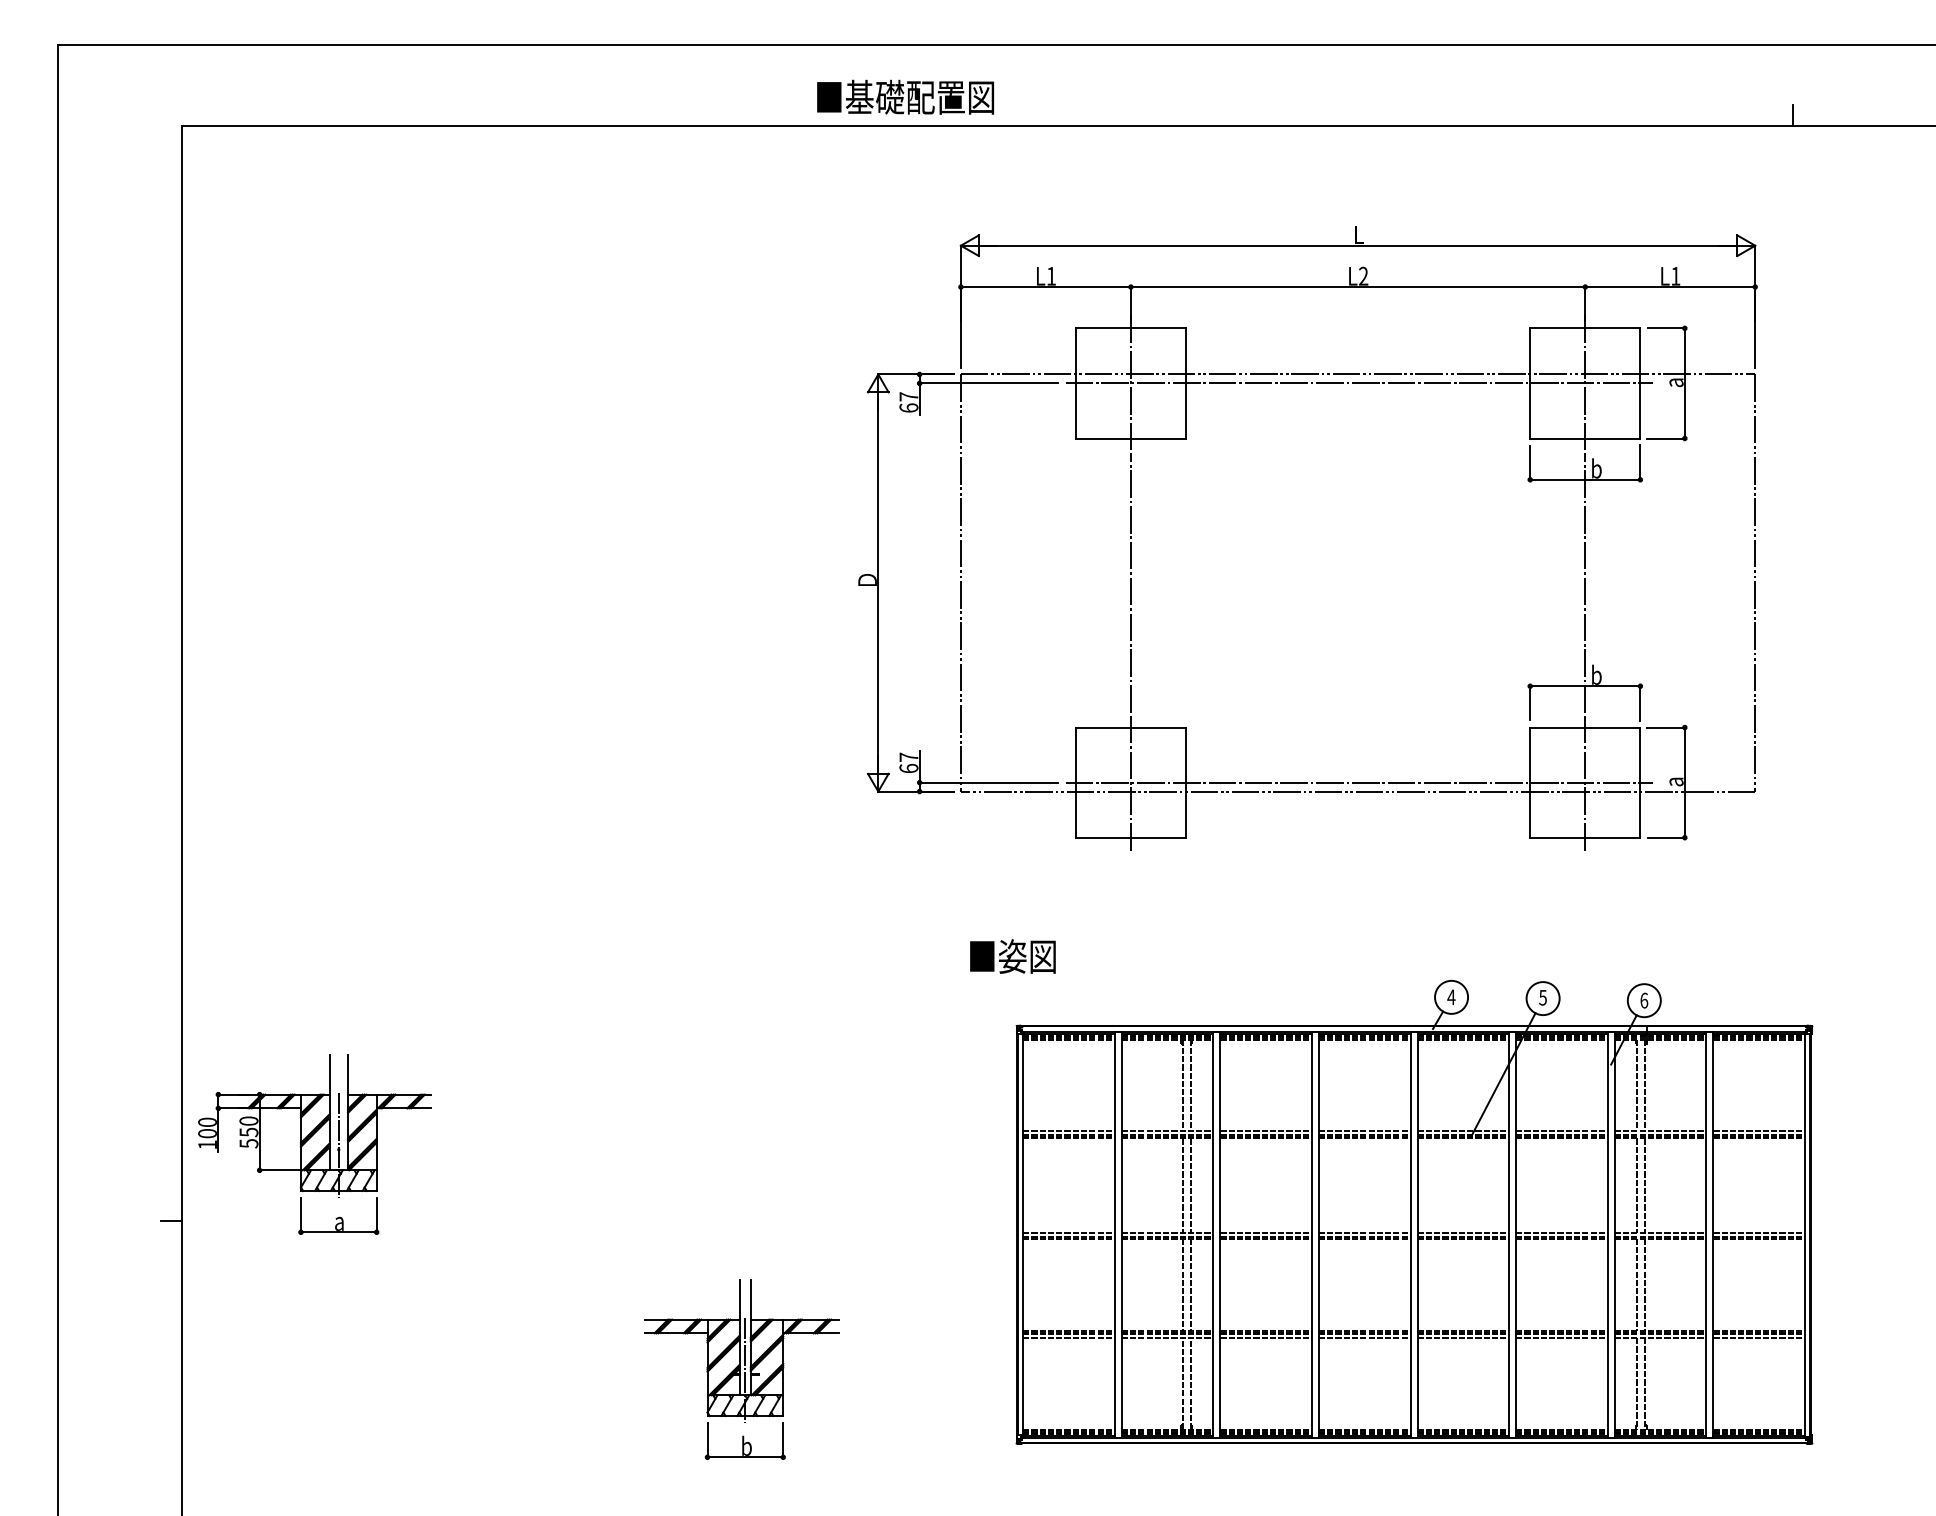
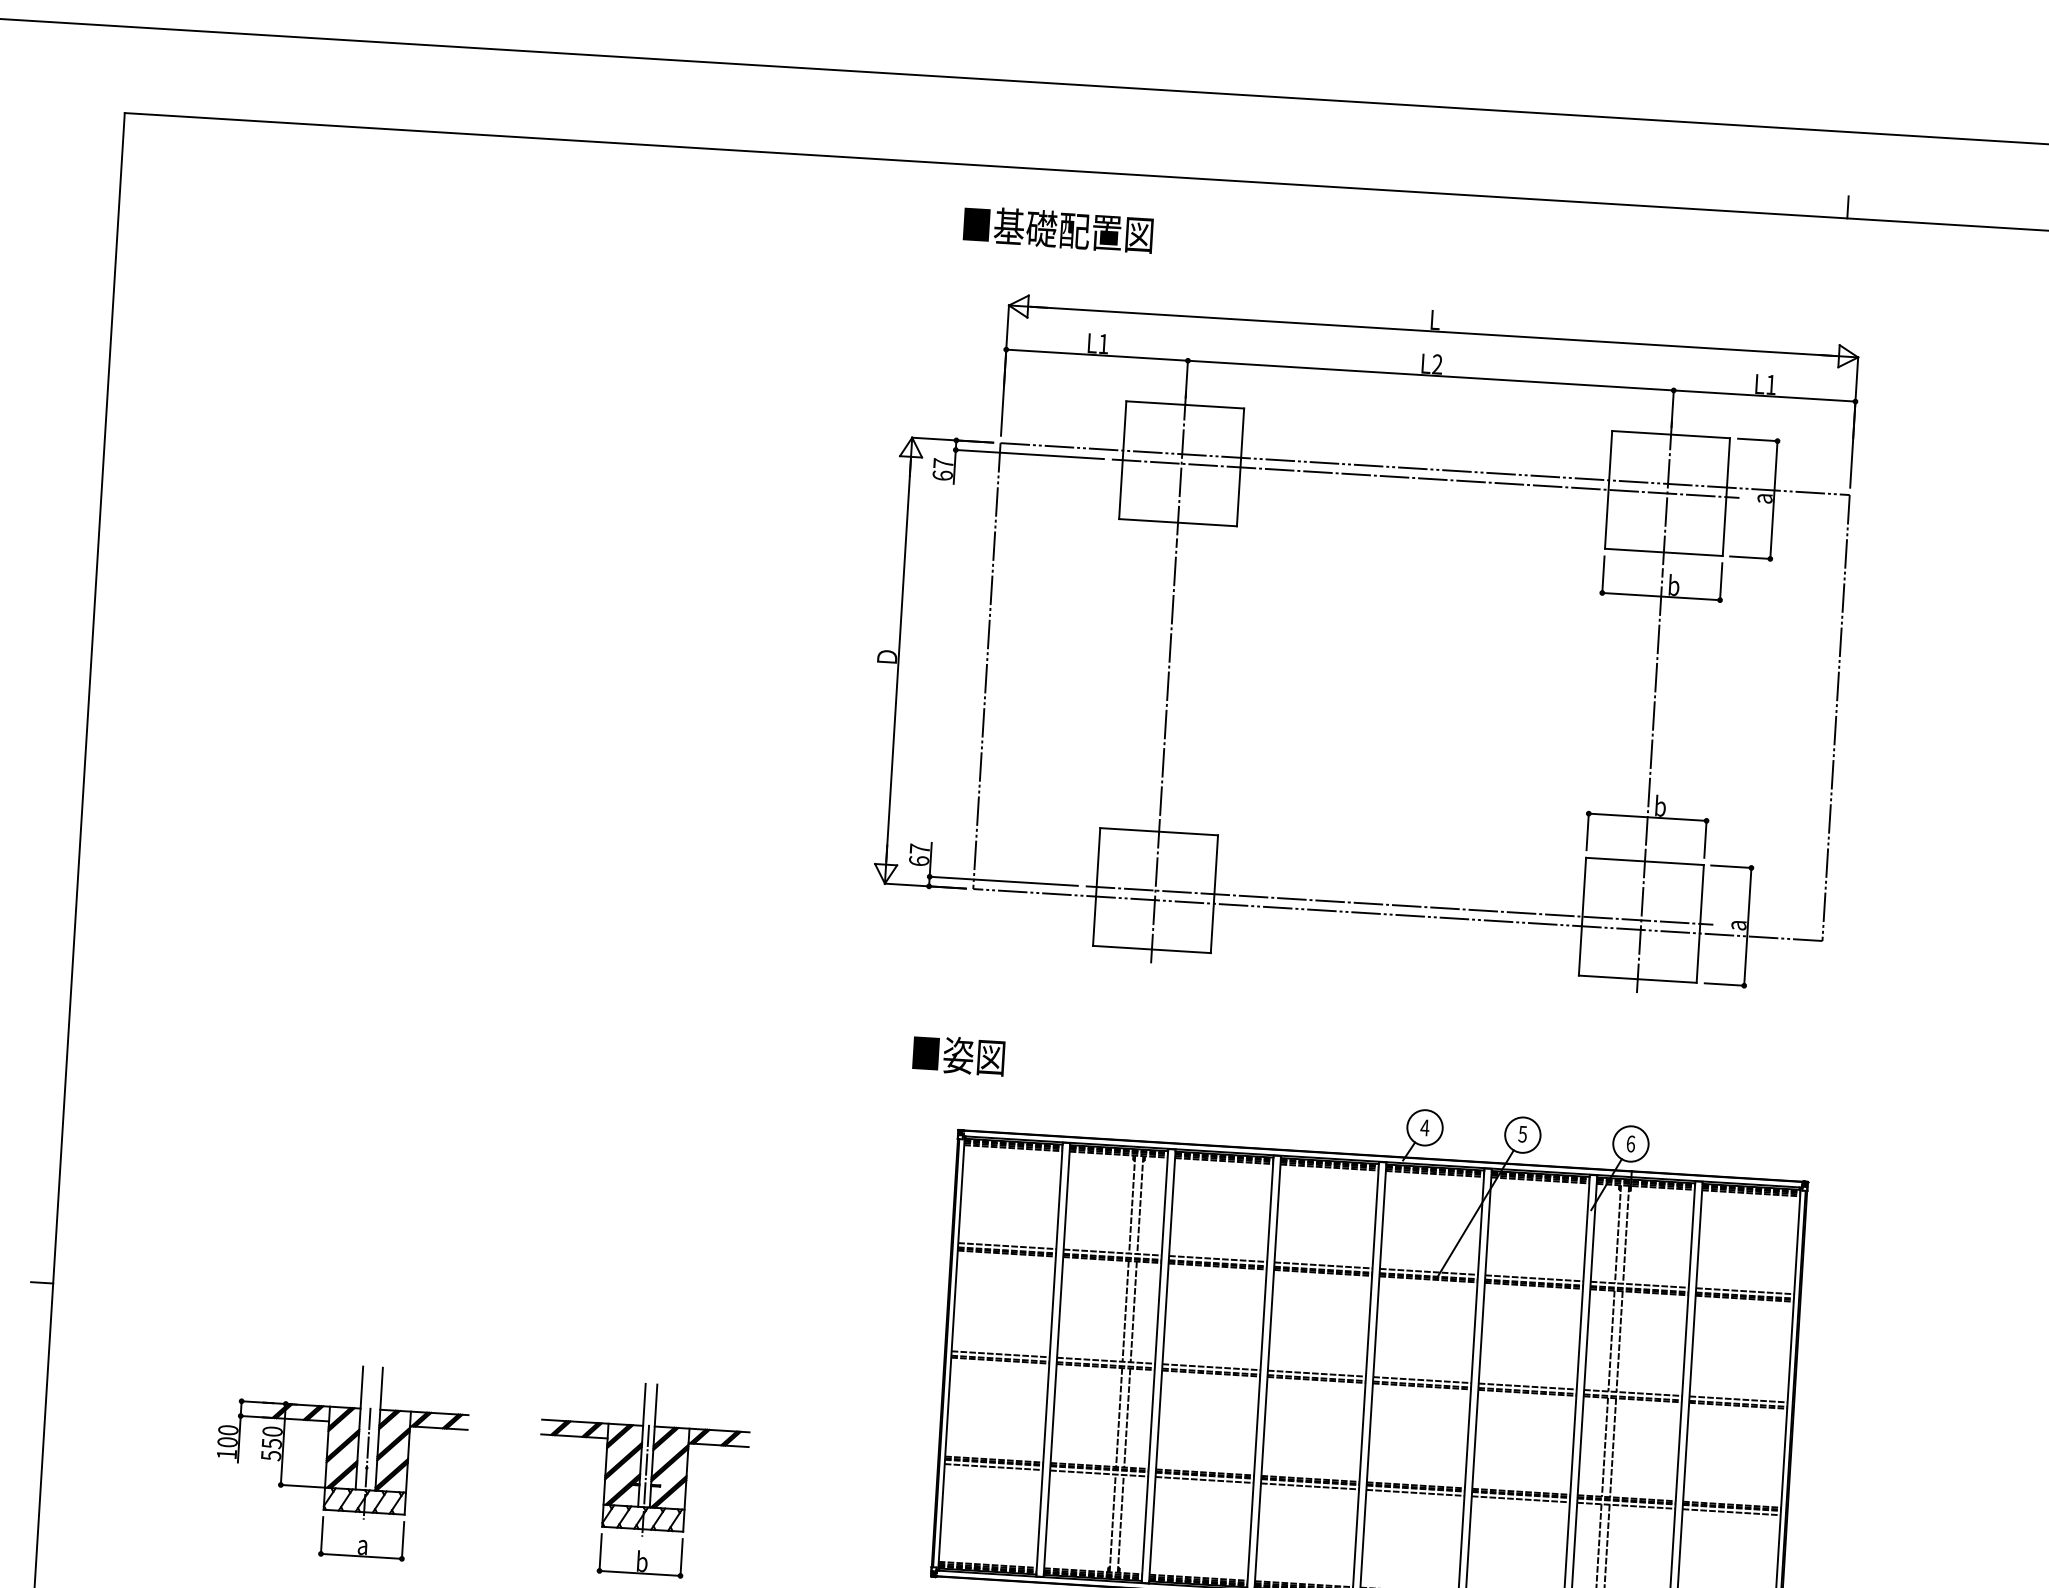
text: (905, 96) -> (1058, 228), moved
part: (1307, 383) -> (1370, 475), moved
part: (314, 1144) -> (341, 1460), moved

